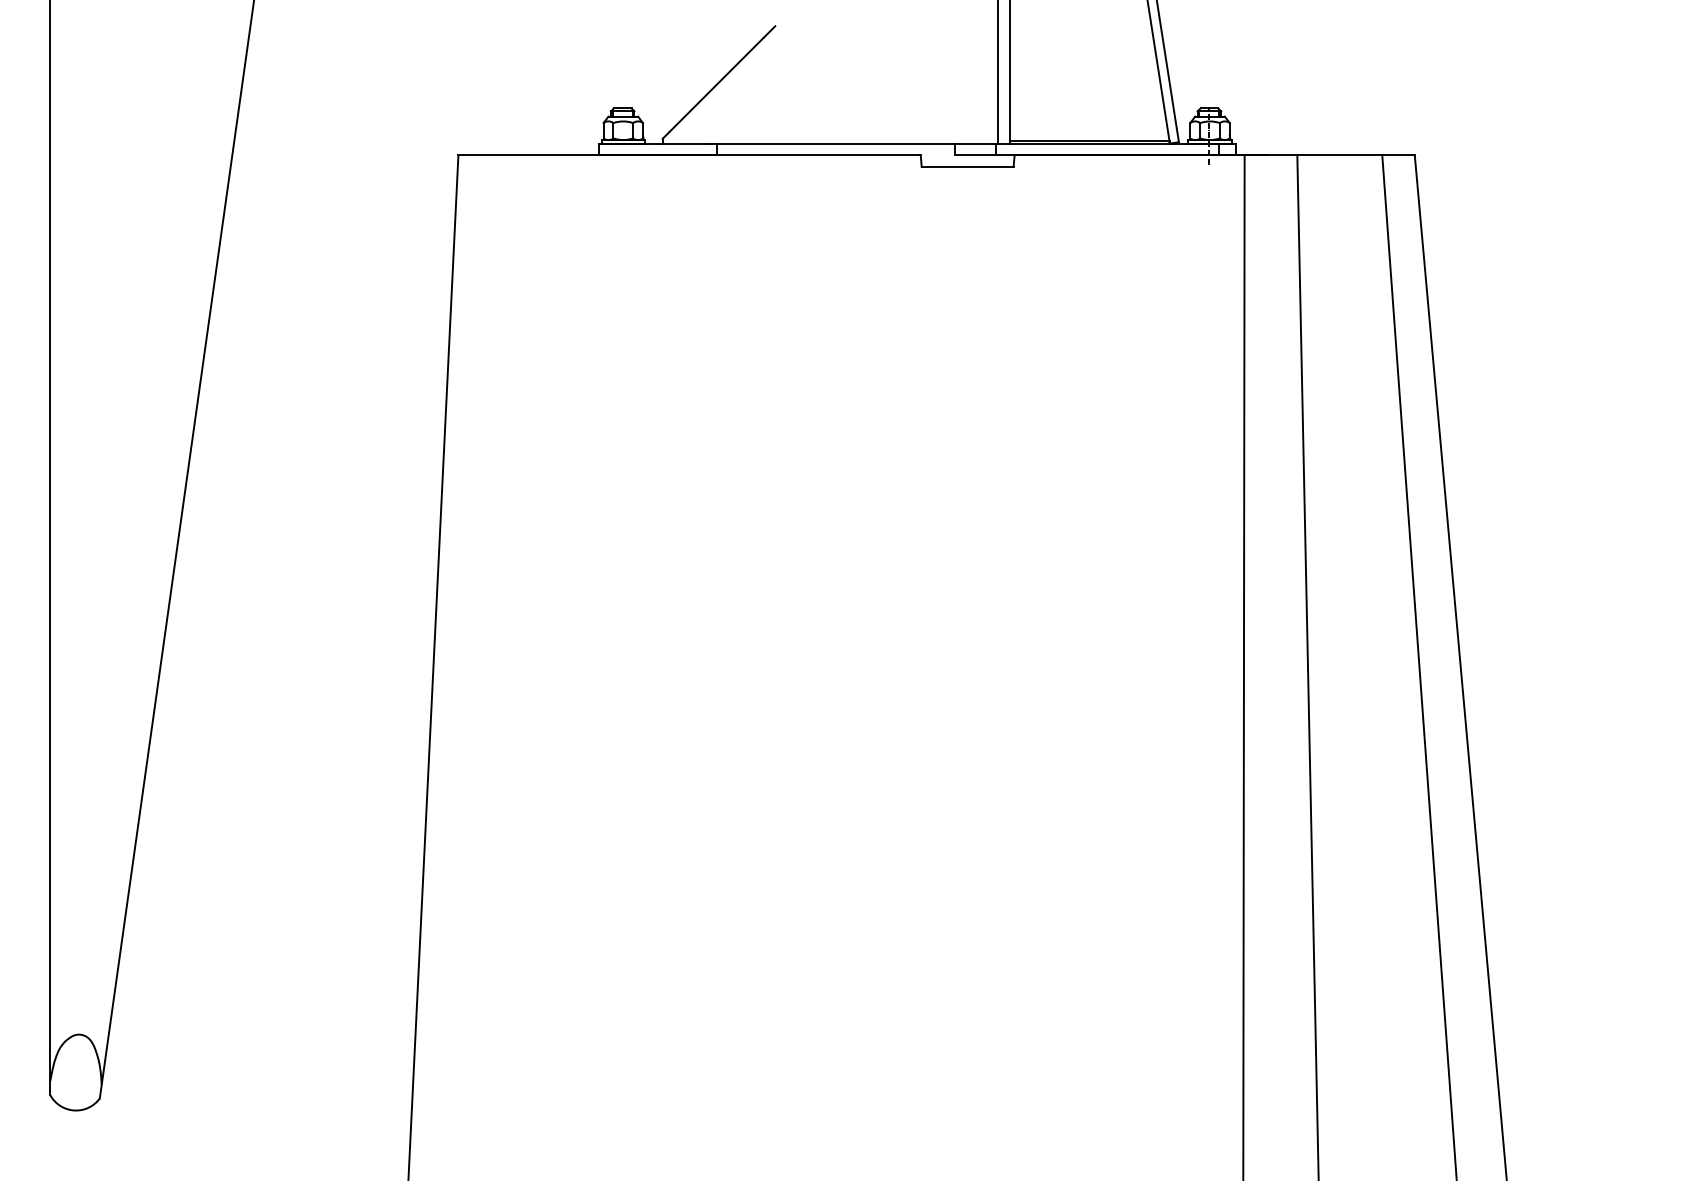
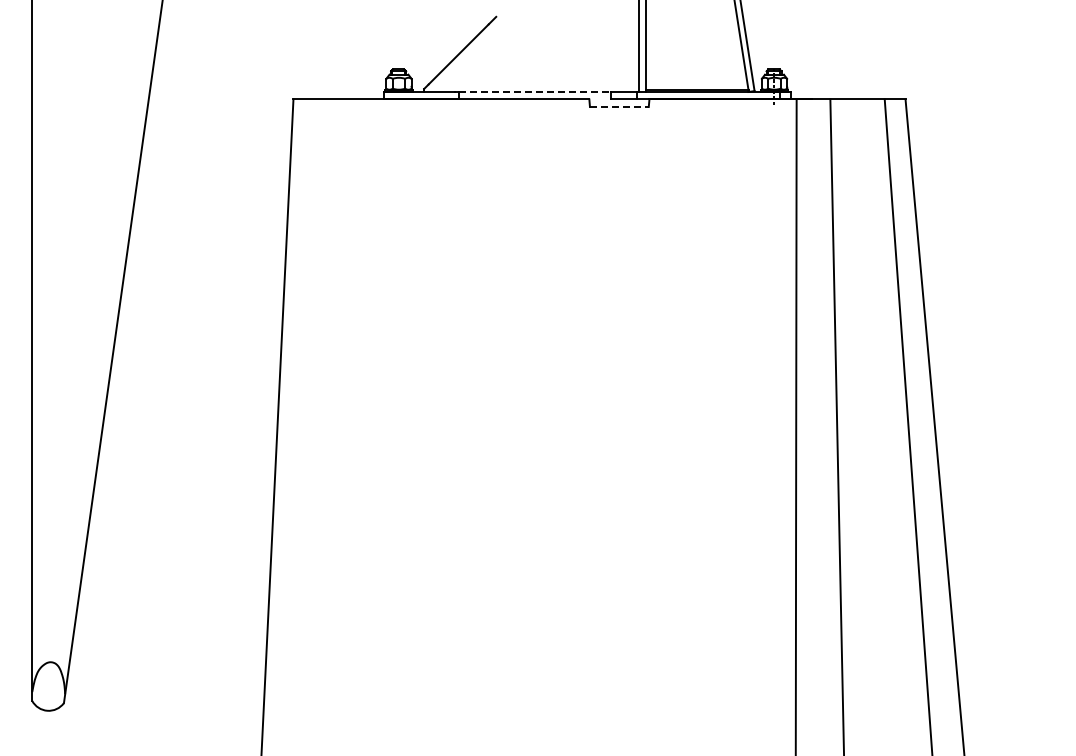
line: (836, 142) -> (535, 91), solid -> dashed
line: (967, 167) -> (619, 107), solid -> dashed

